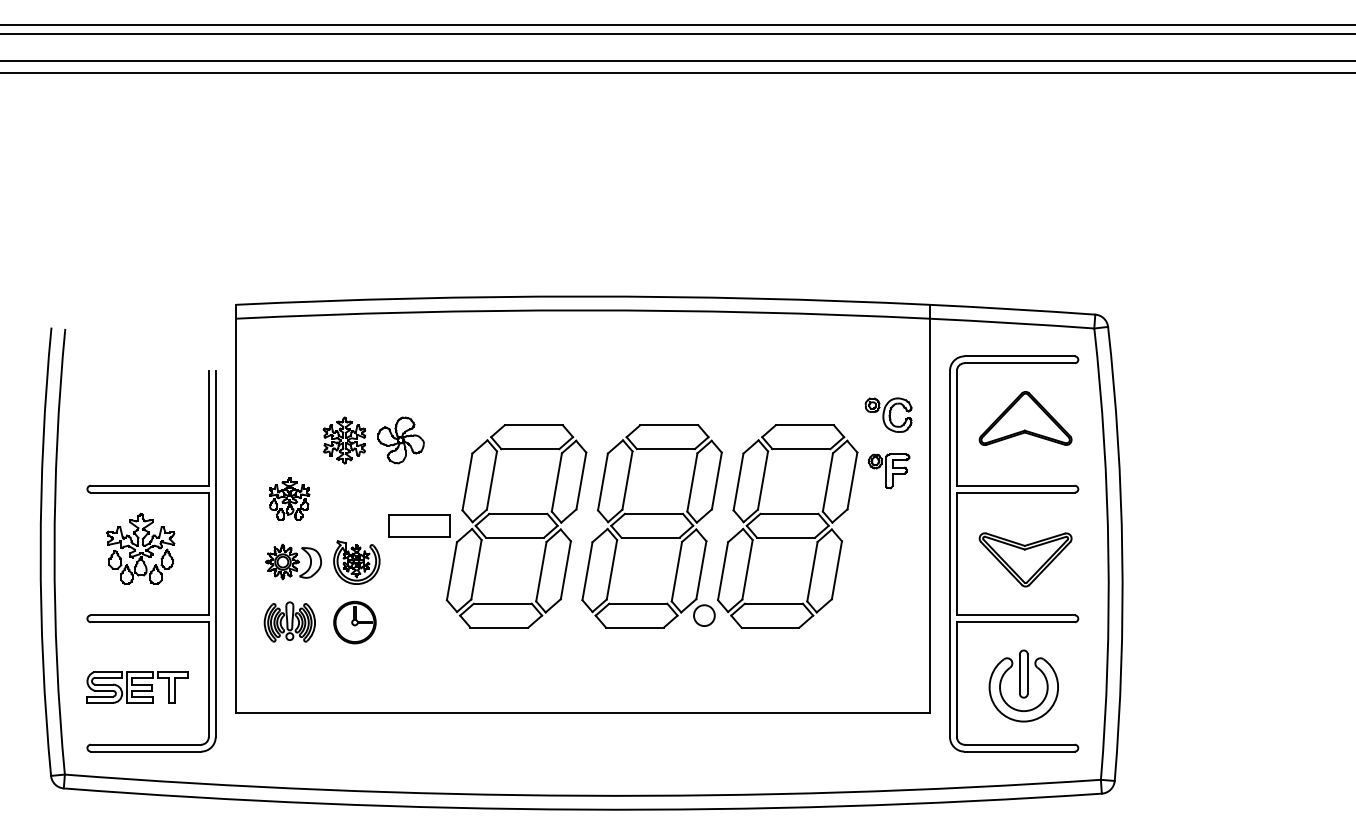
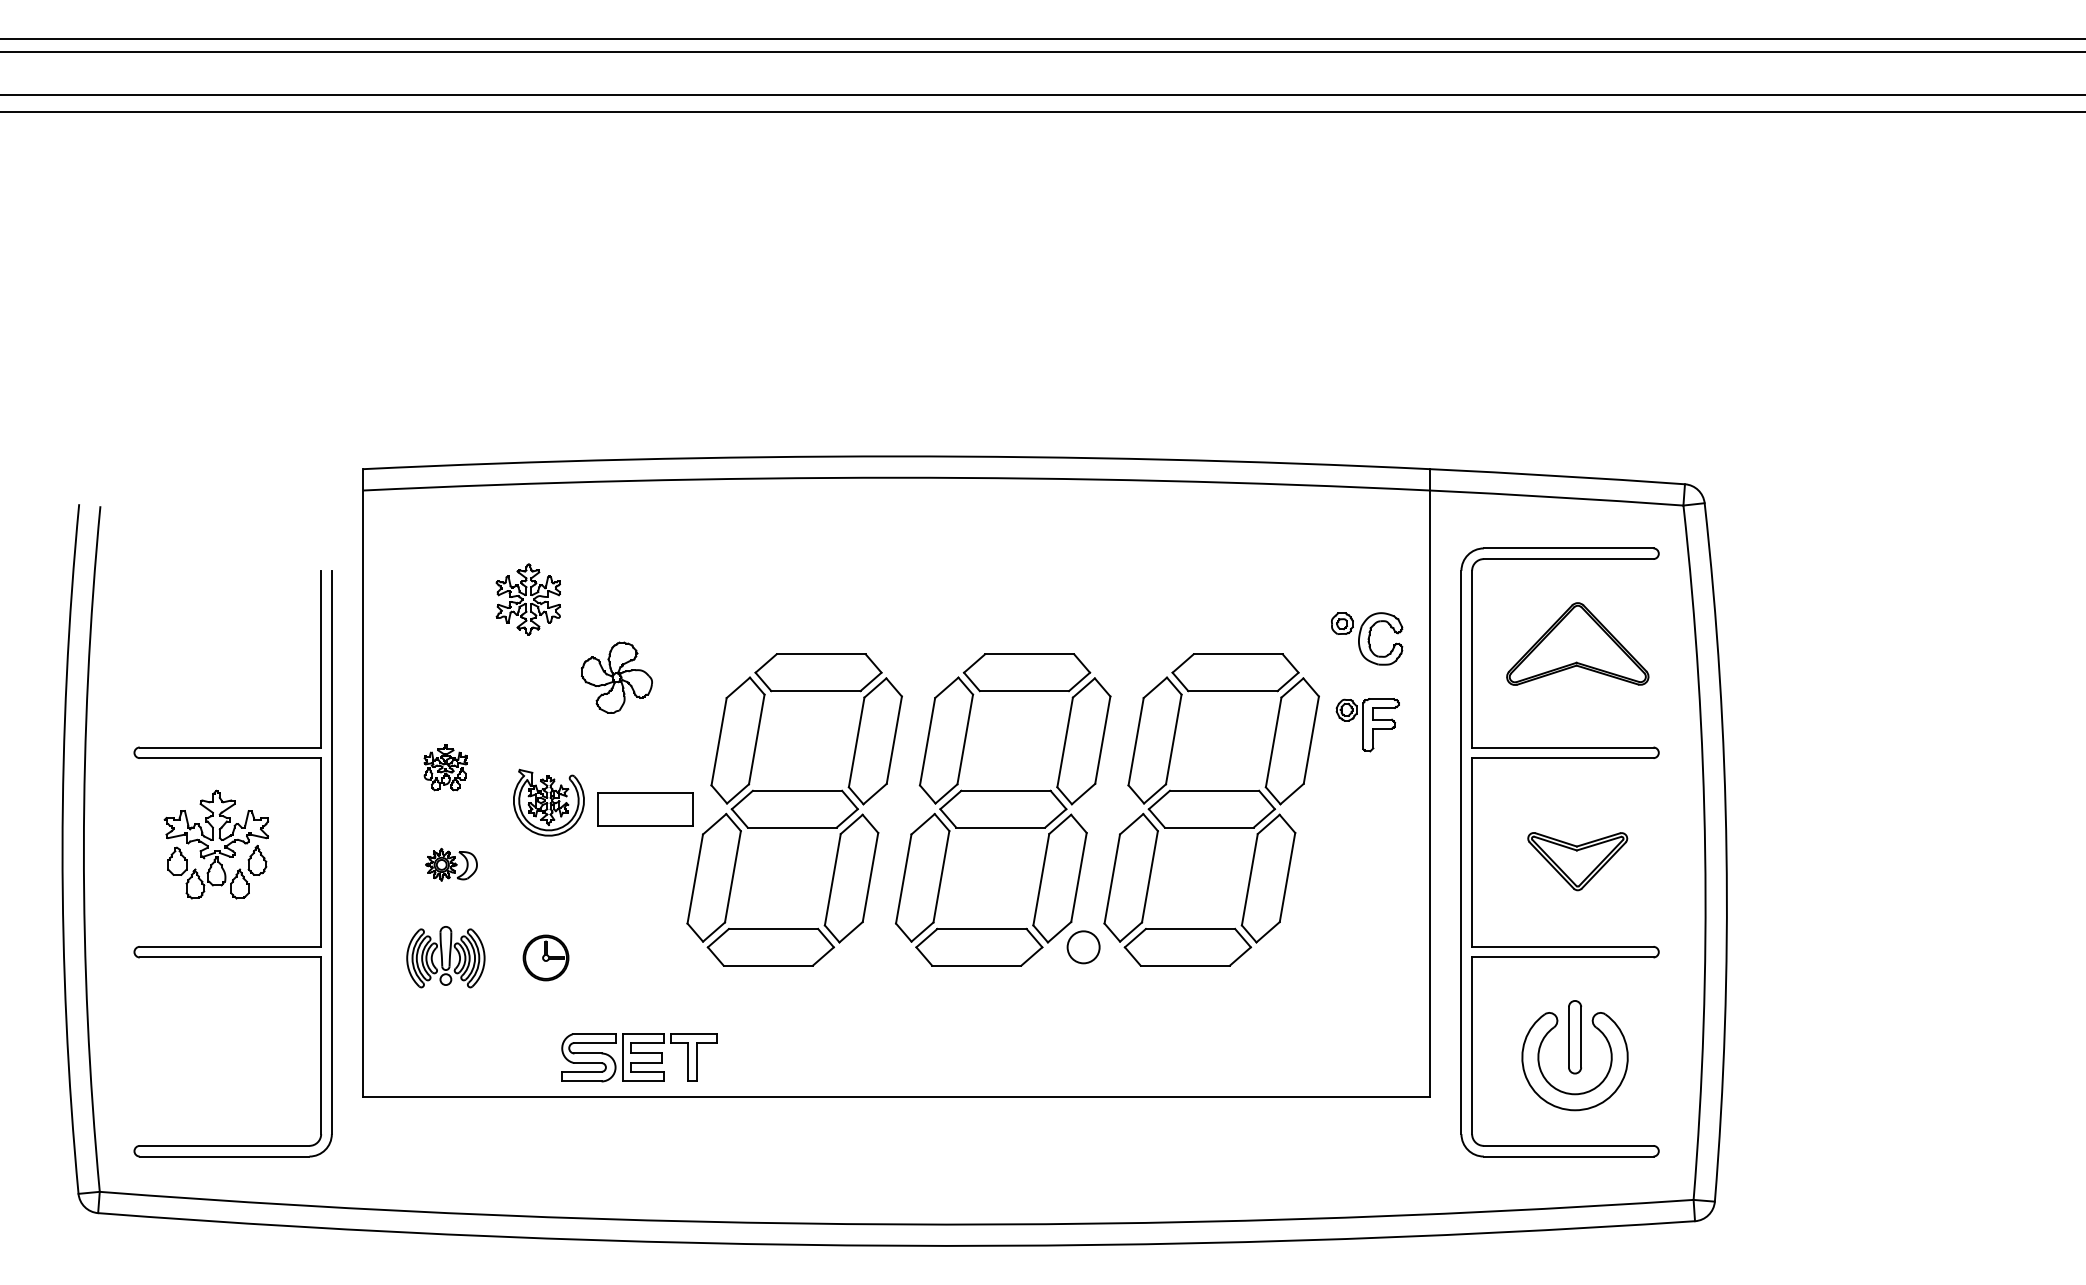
part: (344, 440) -> (528, 599), moved
part: (289, 498) -> (445, 767), size x0.7
part: (1025, 559) -> (1577, 860), size x0.7
part: (293, 561) -> (451, 864), size x0.6
part: (356, 562) -> (548, 802), moved
part: (354, 622) -> (545, 957), size x0.7
part: (137, 687) -> (639, 1057), moved

